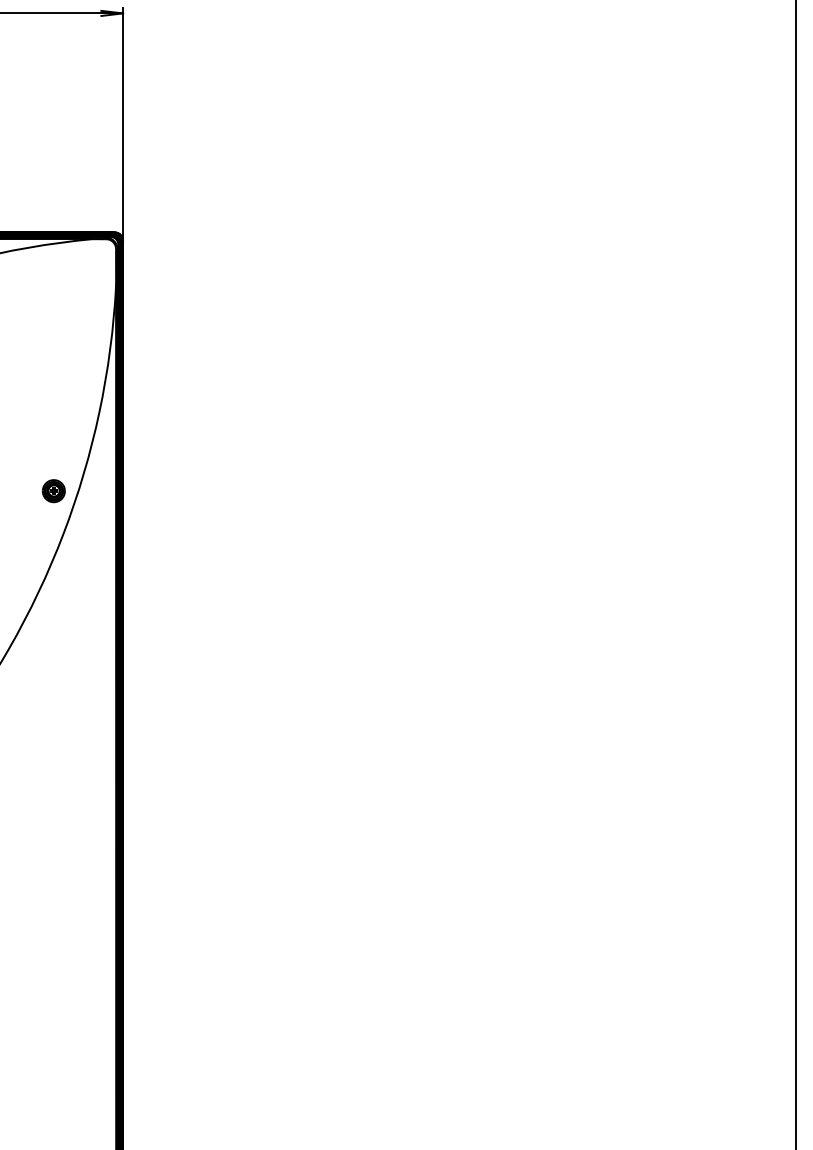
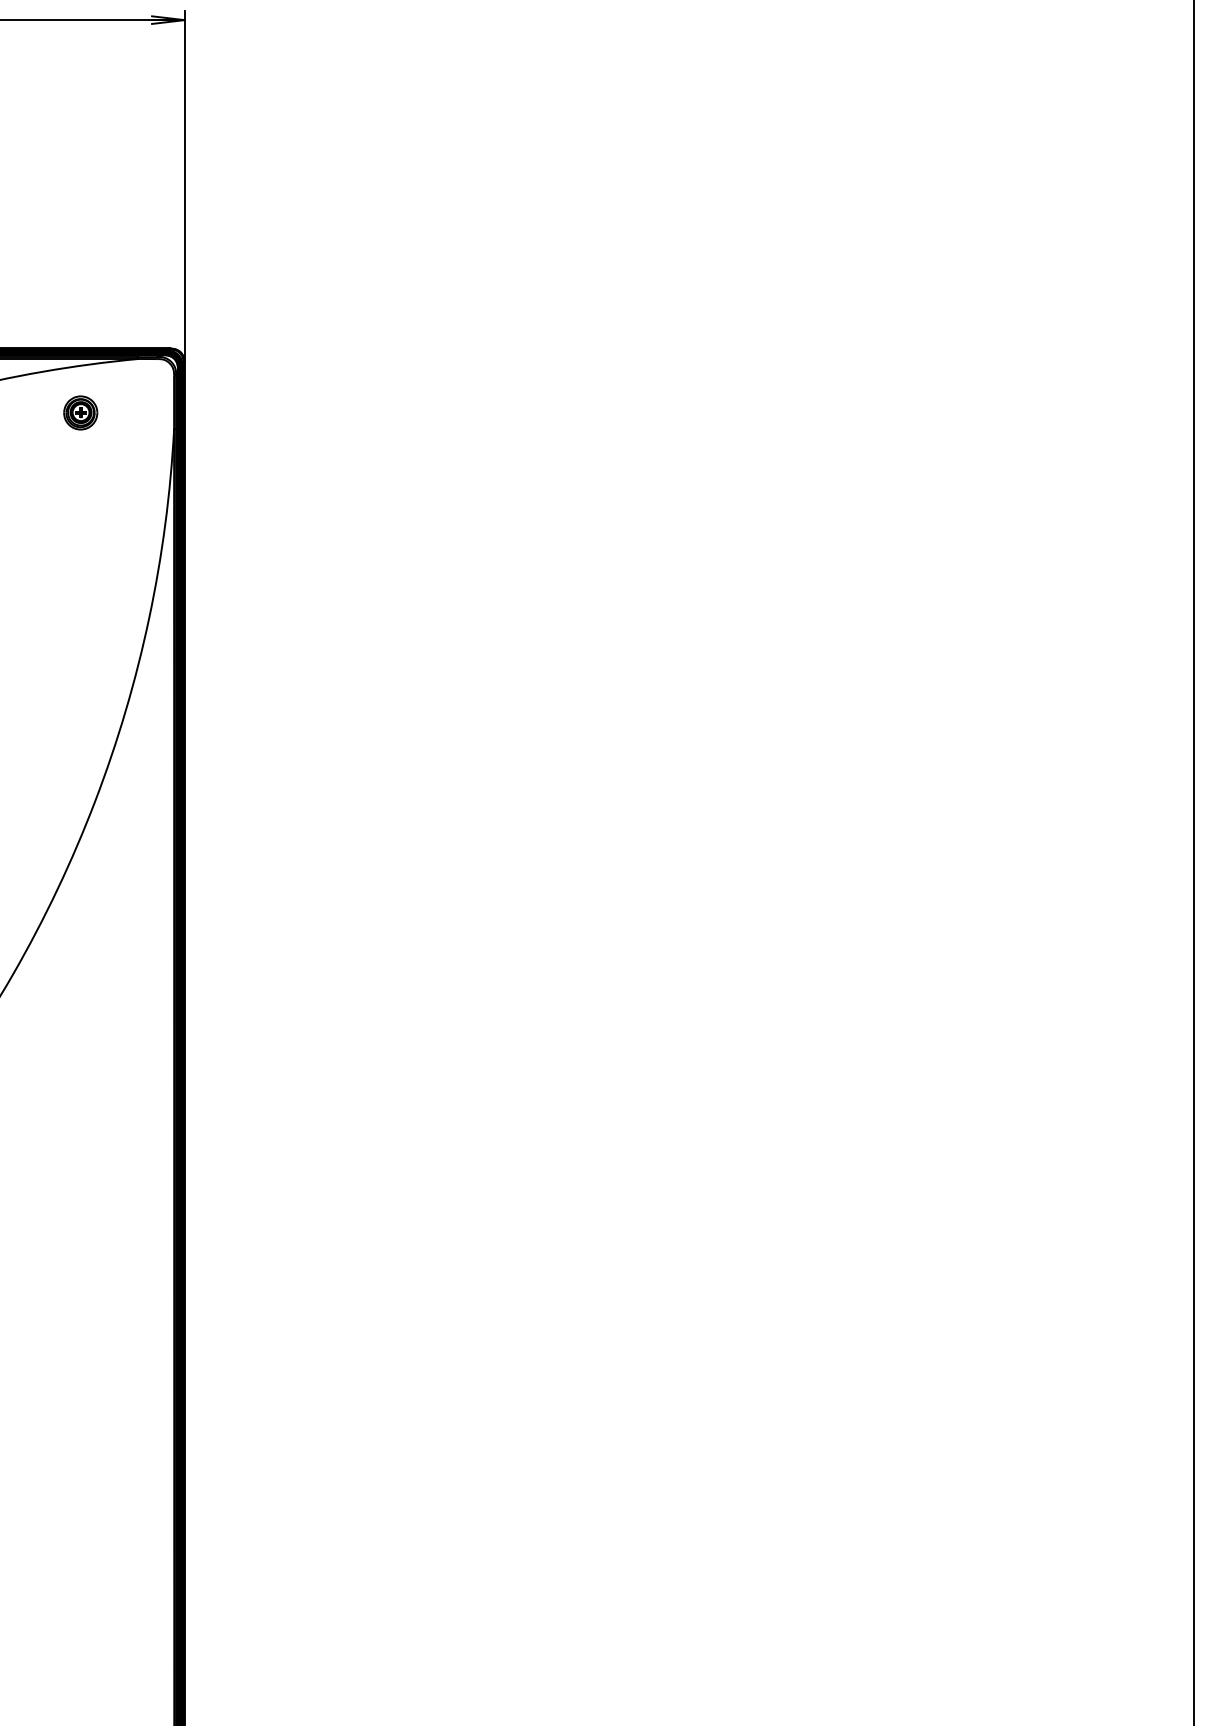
part: (53, 491) -> (80, 413), moved

